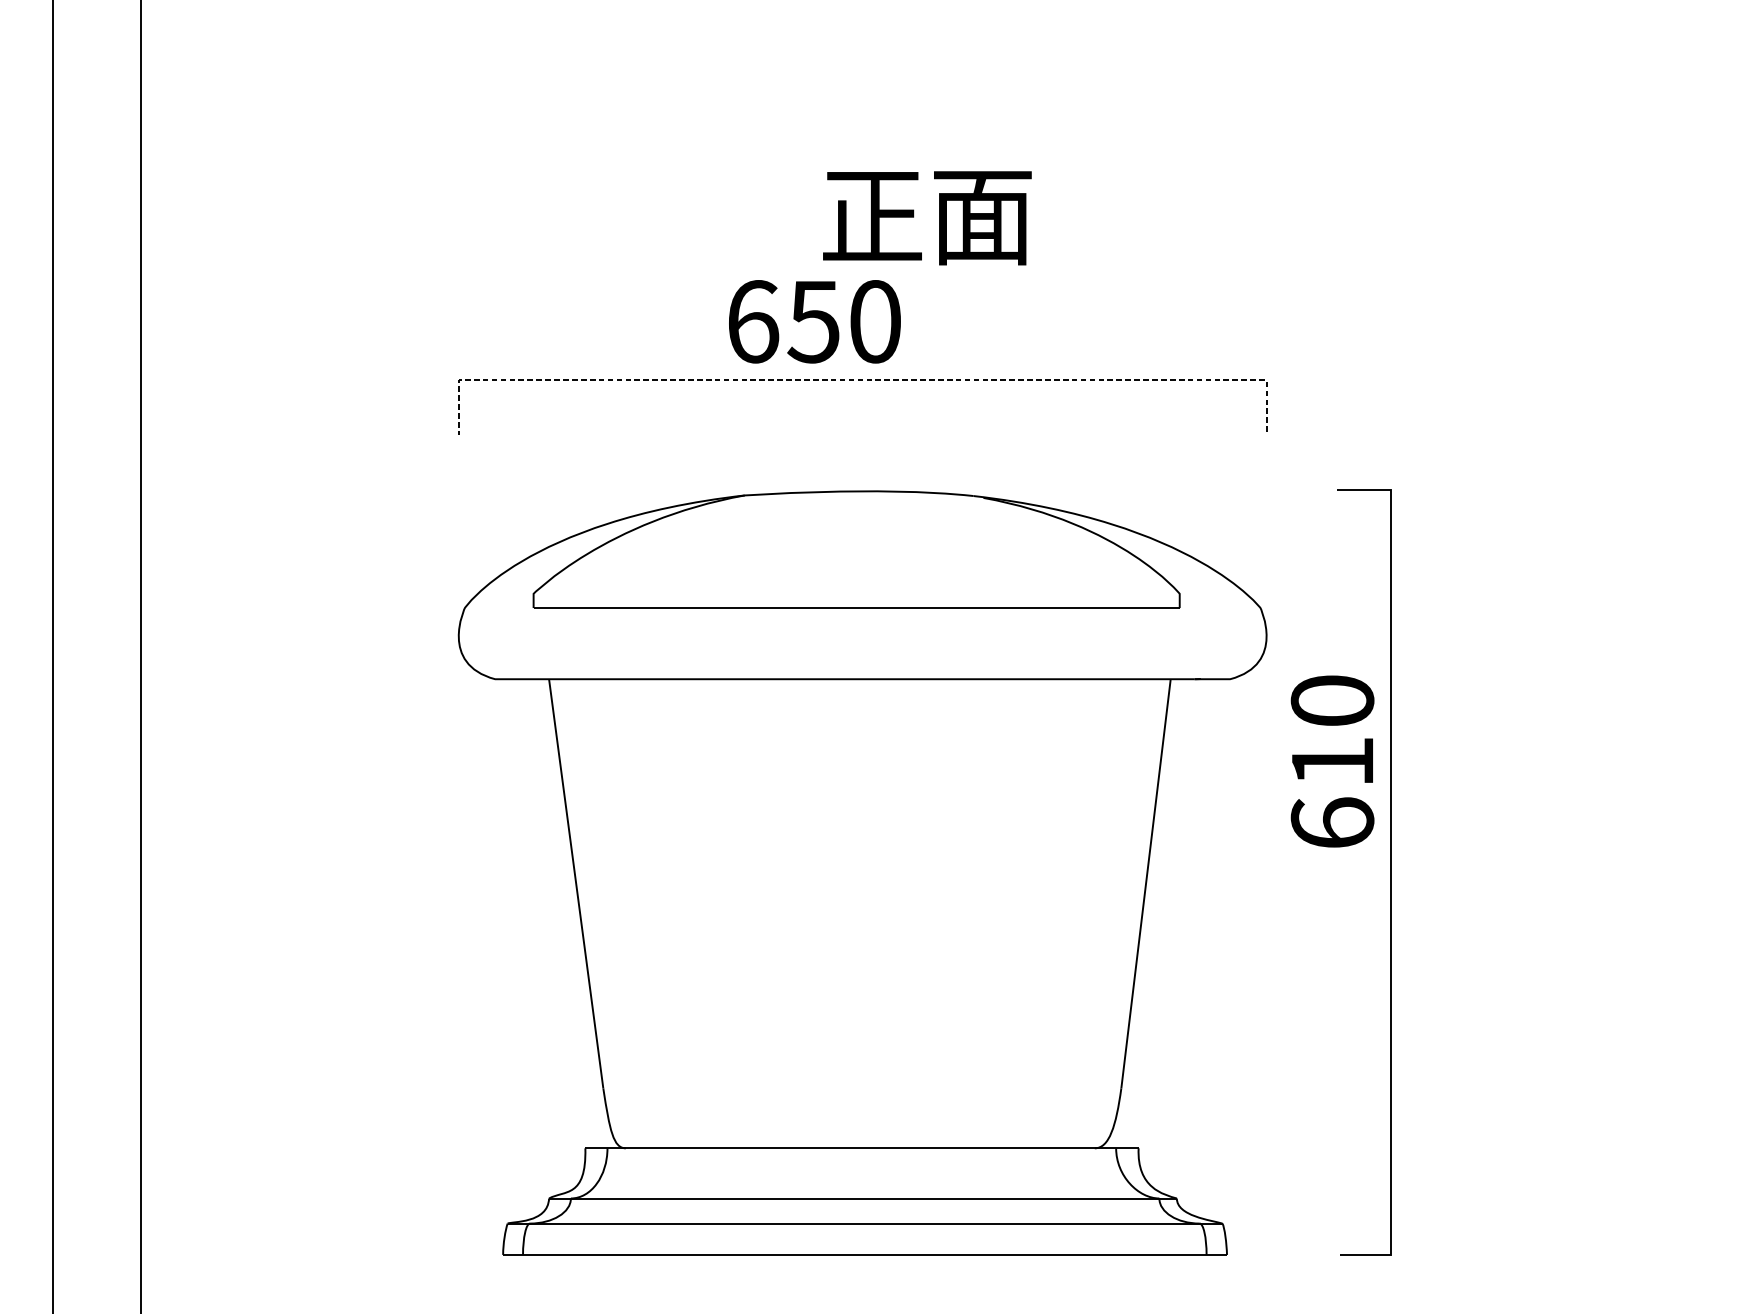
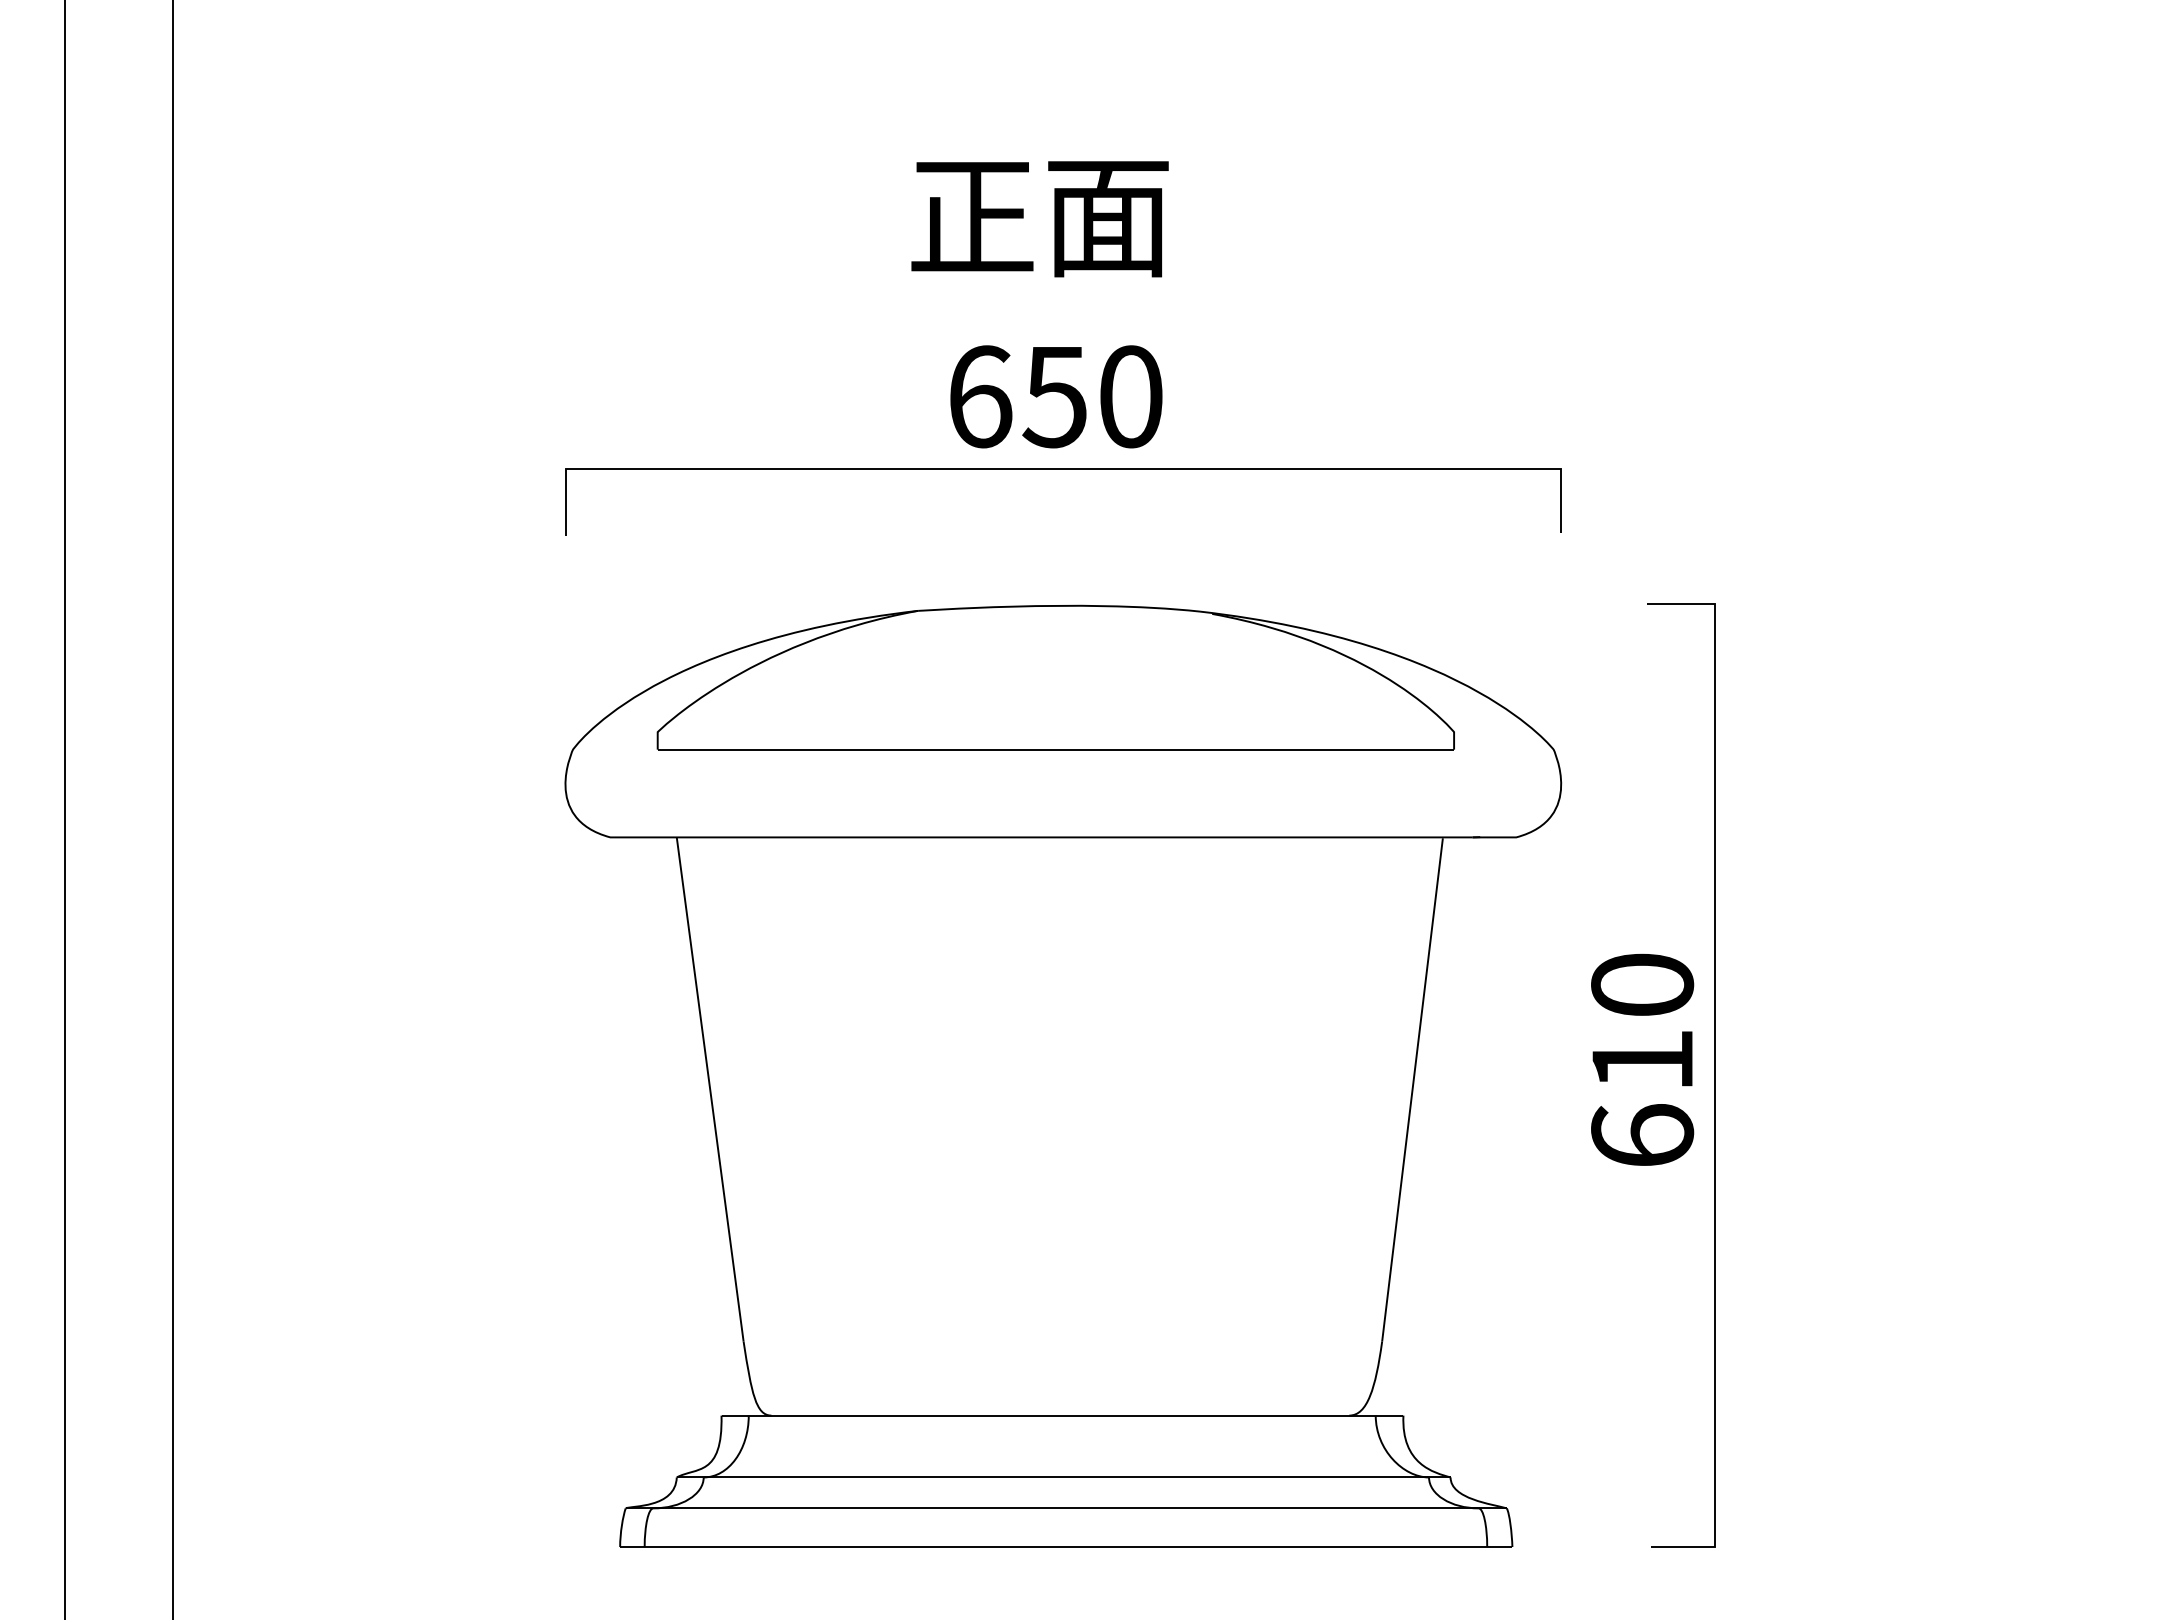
text: (926, 218) -> (1039, 219), moved
text: (814, 321) -> (1056, 396), moved
line: (861, 379) -> (1061, 468), dashed -> solid
text: (1332, 761) -> (1642, 1059), moved

